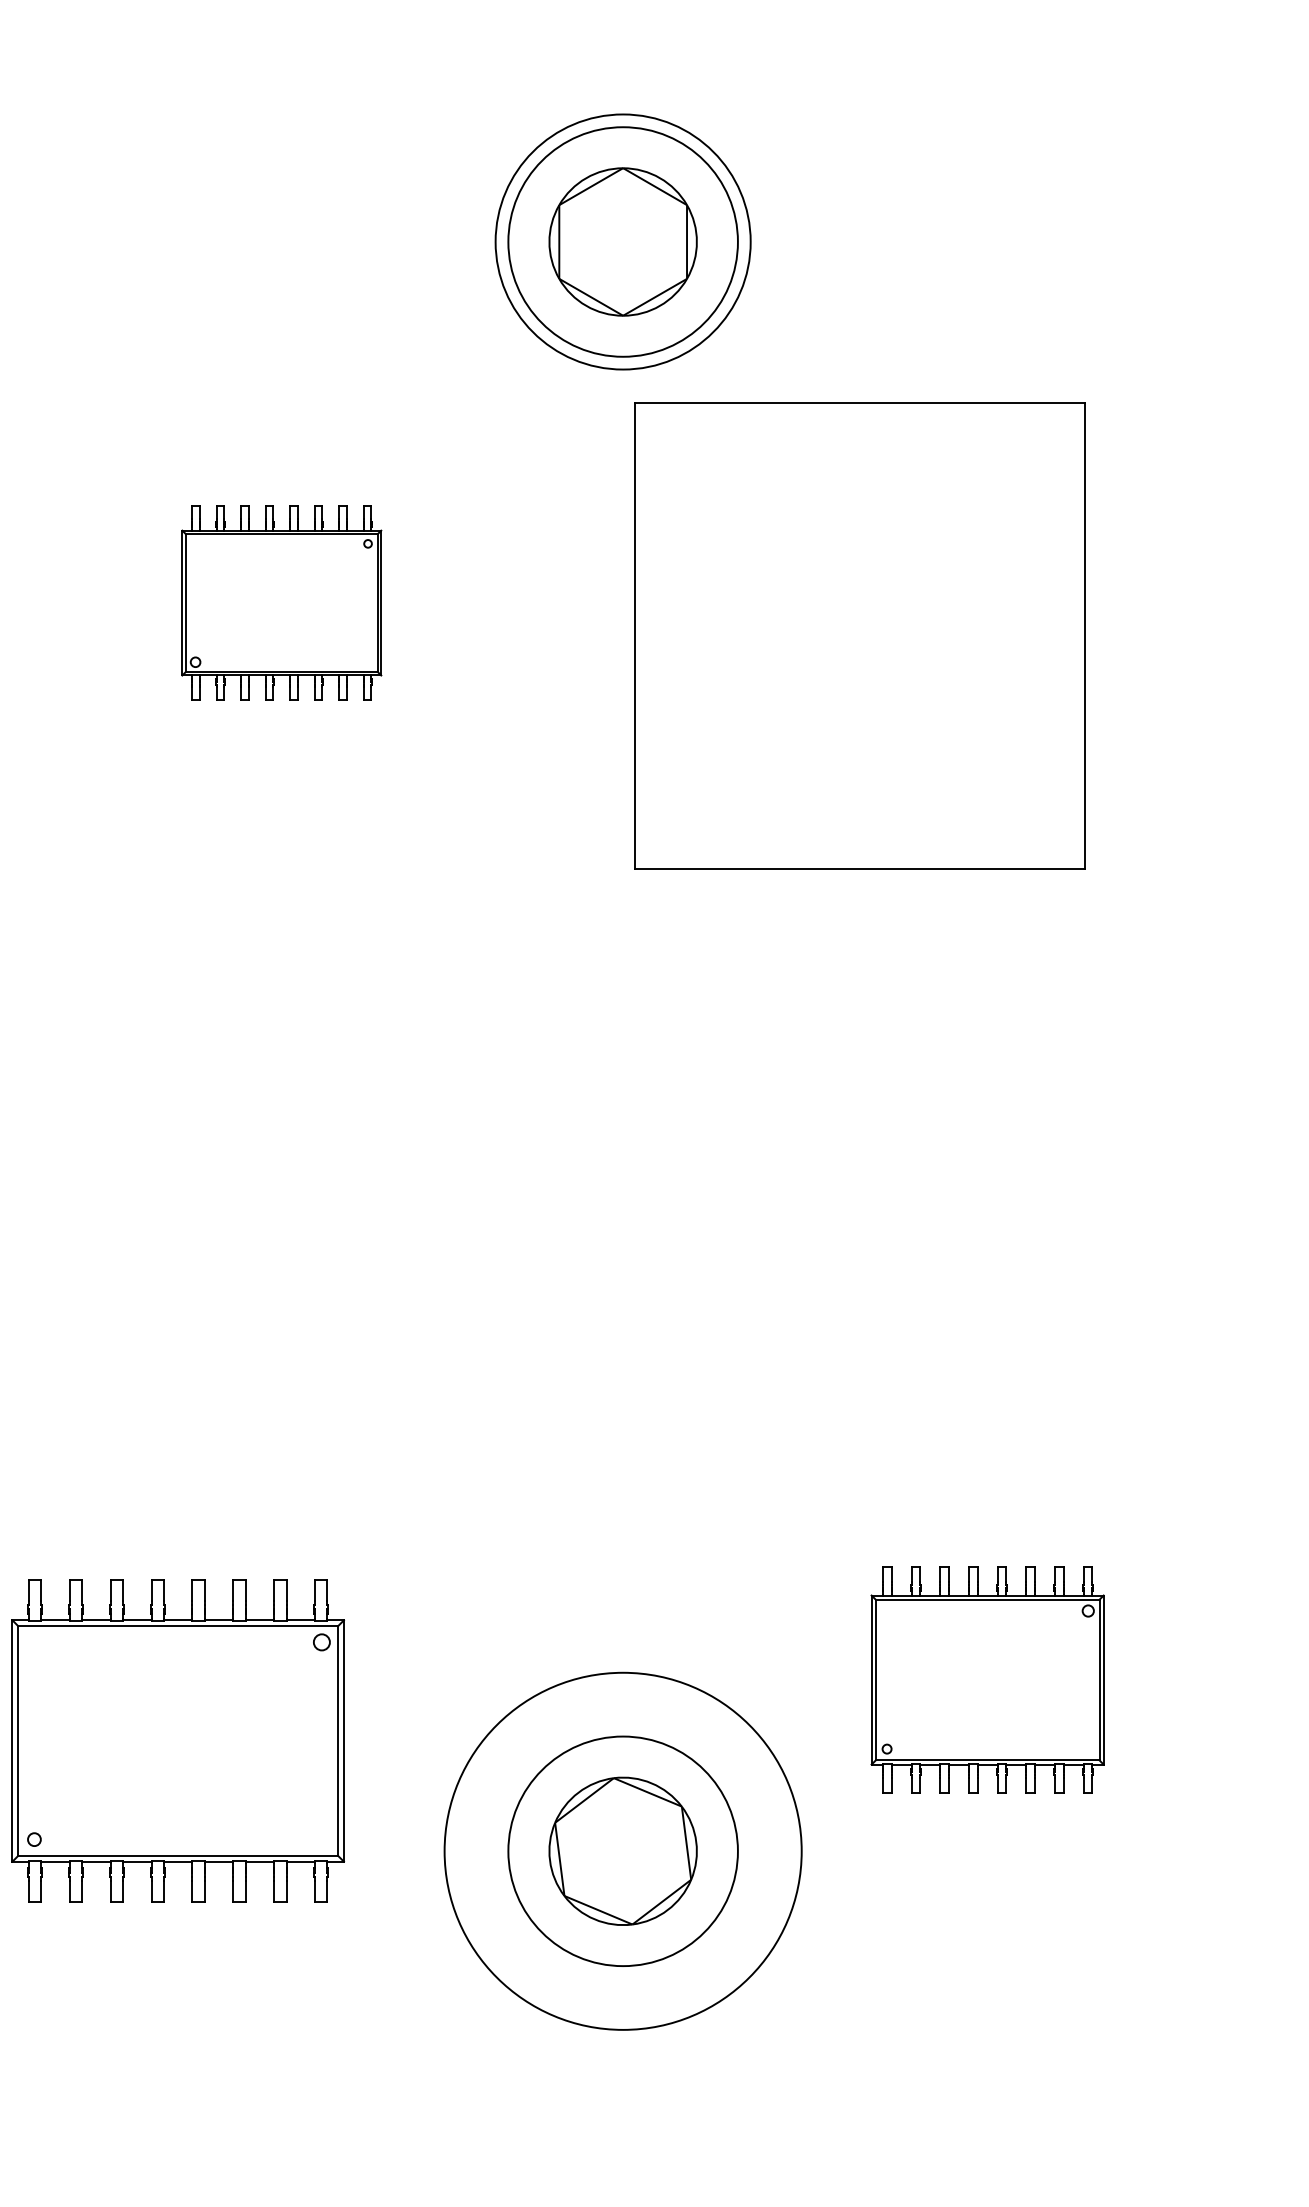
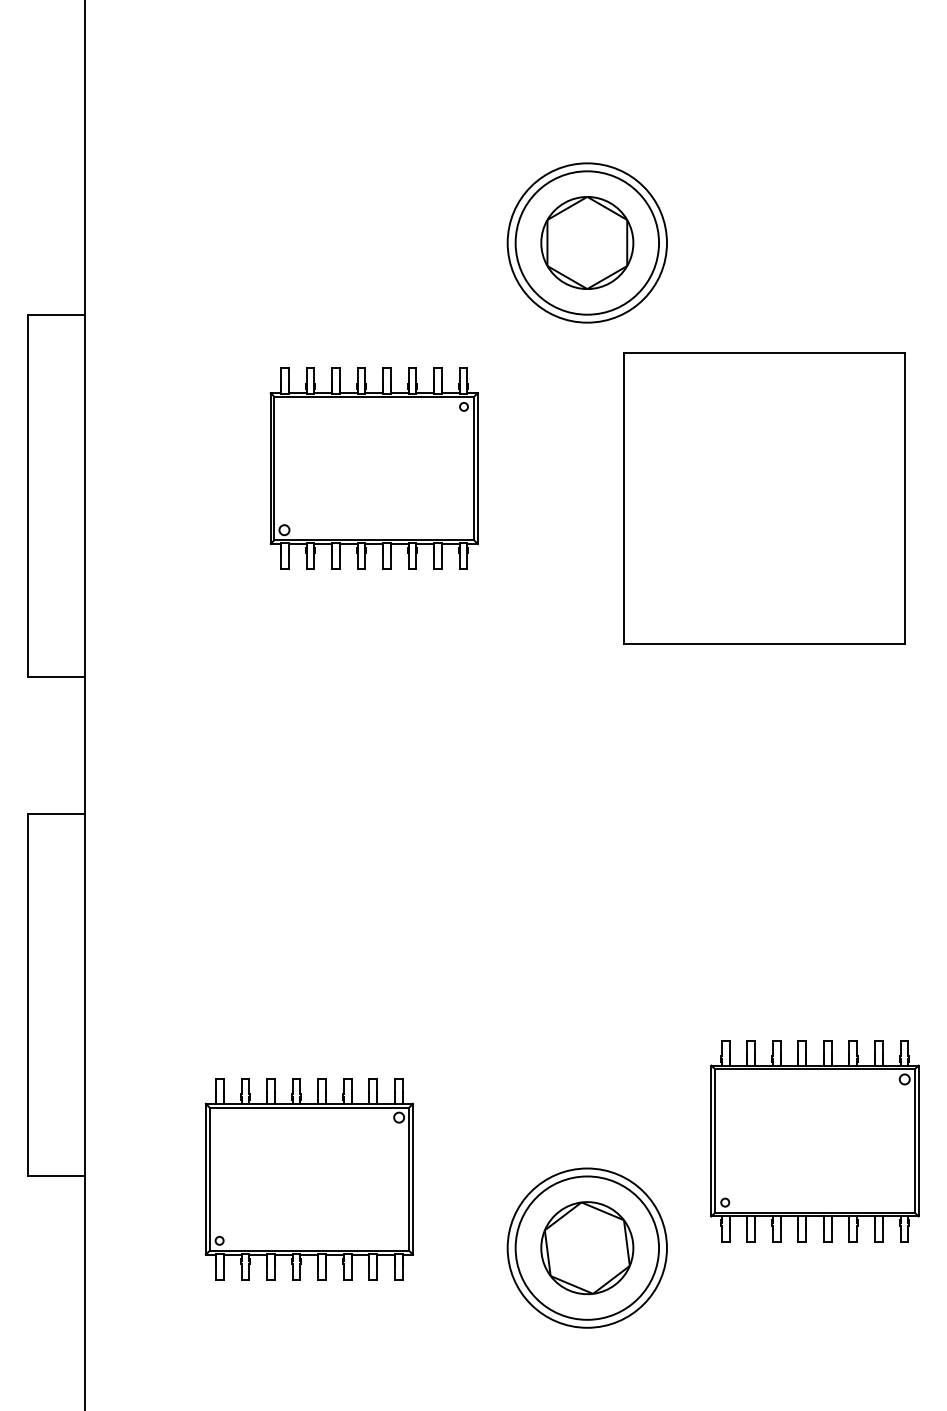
part: (280, 603) -> (373, 468), size x1.67
part: (860, 636) -> (764, 498), moved
part: (986, 1680) -> (814, 1141), size x1.43
circle: (621, 1850) -> (586, 1247), size x0.71

